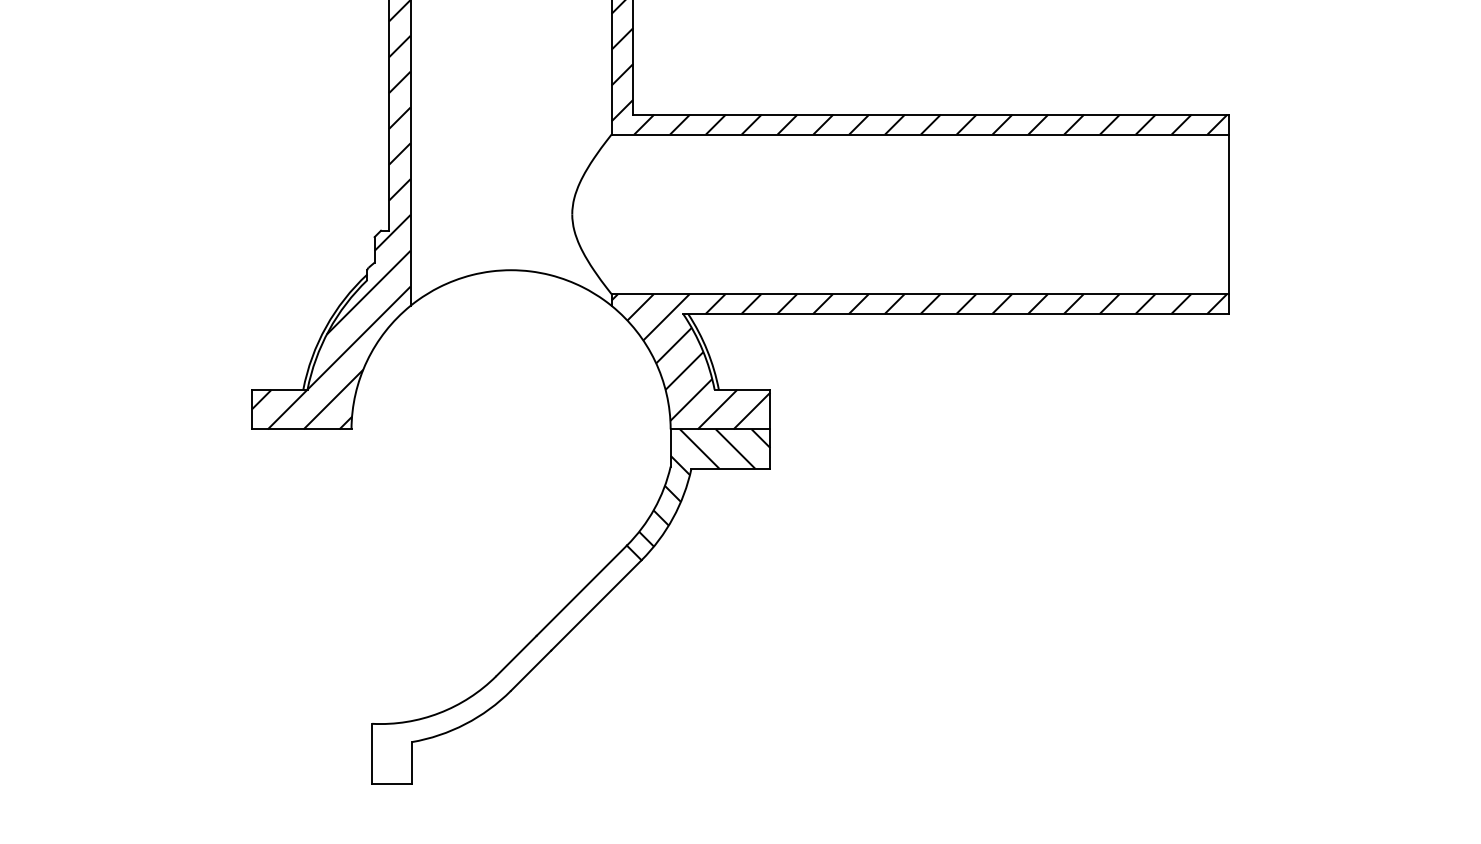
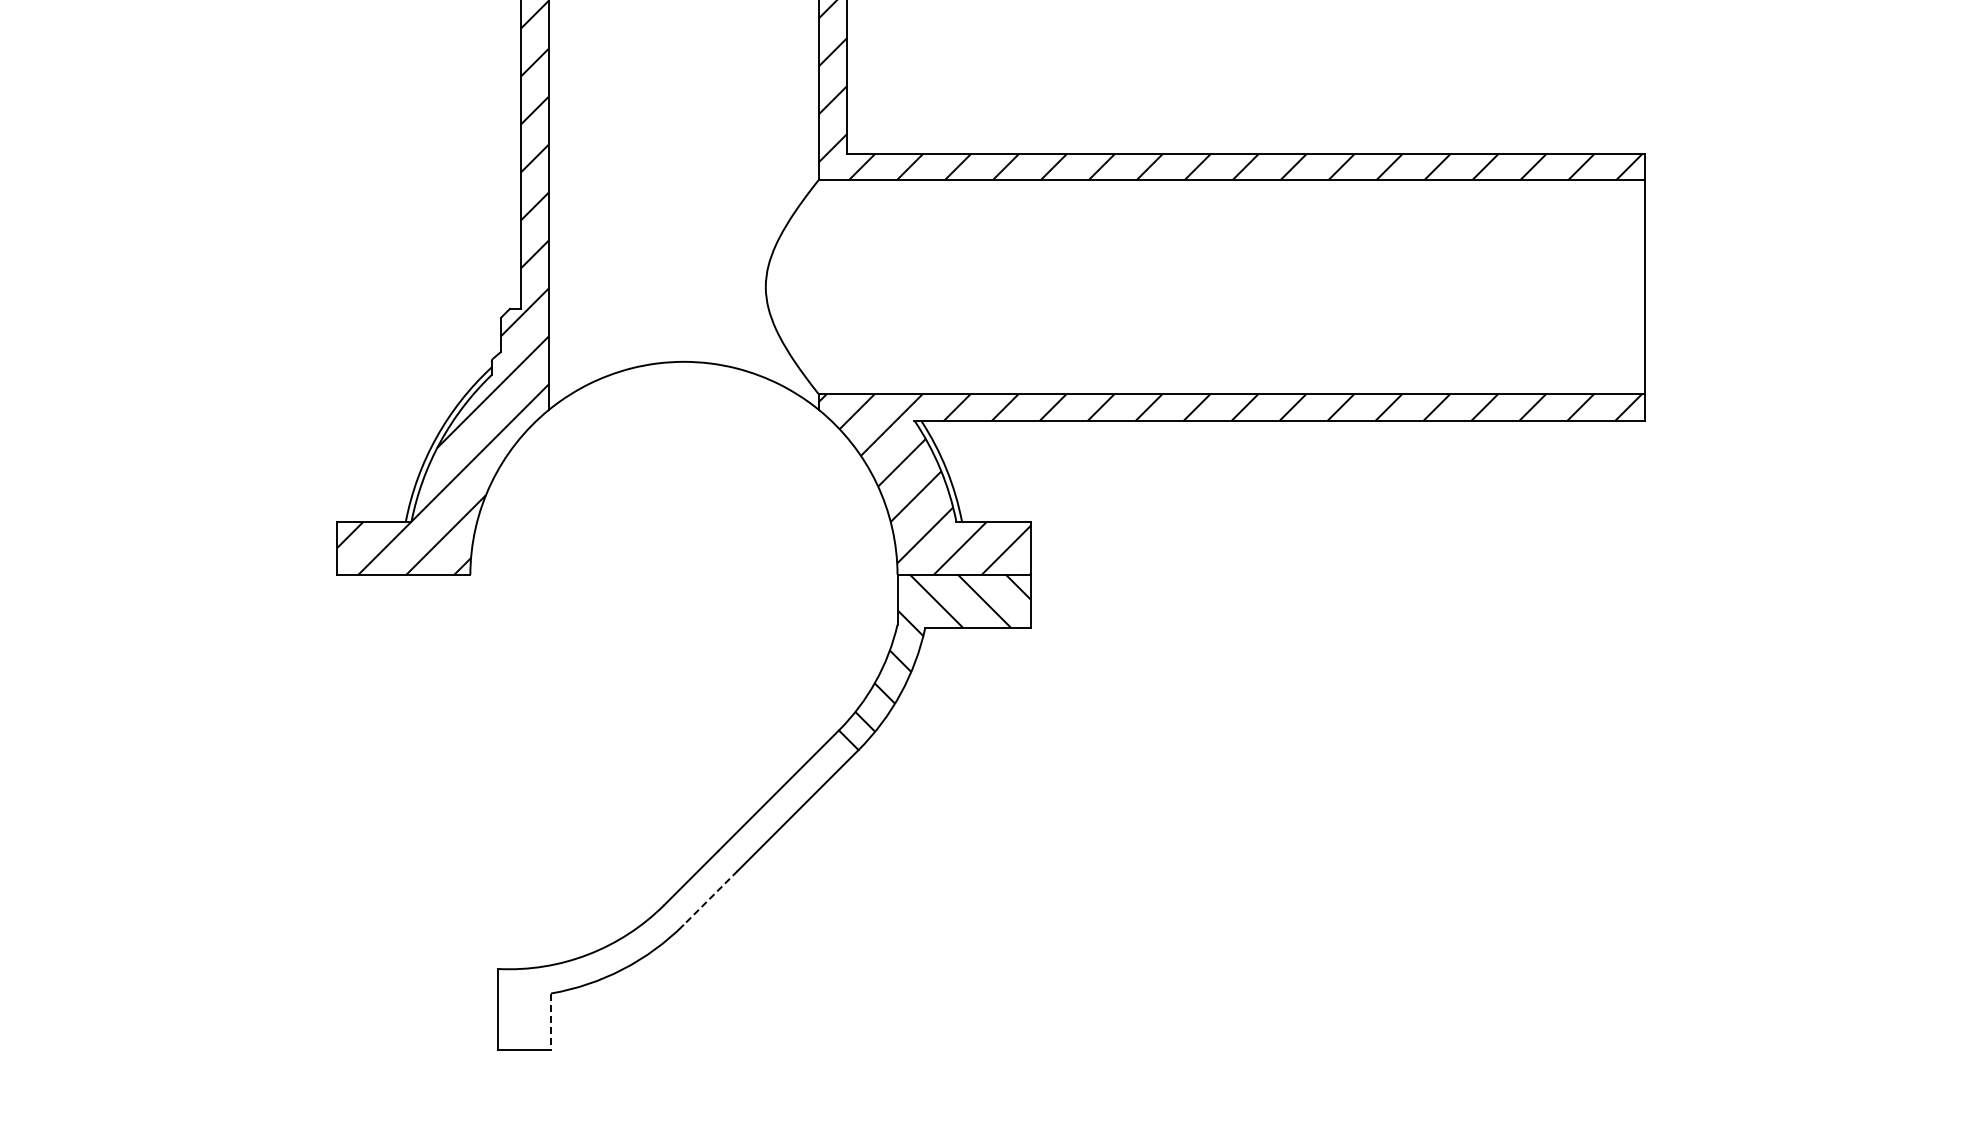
line: (530, 671) -> (710, 898), solid -> dashed
line: (411, 763) -> (550, 1022), solid -> dashed

